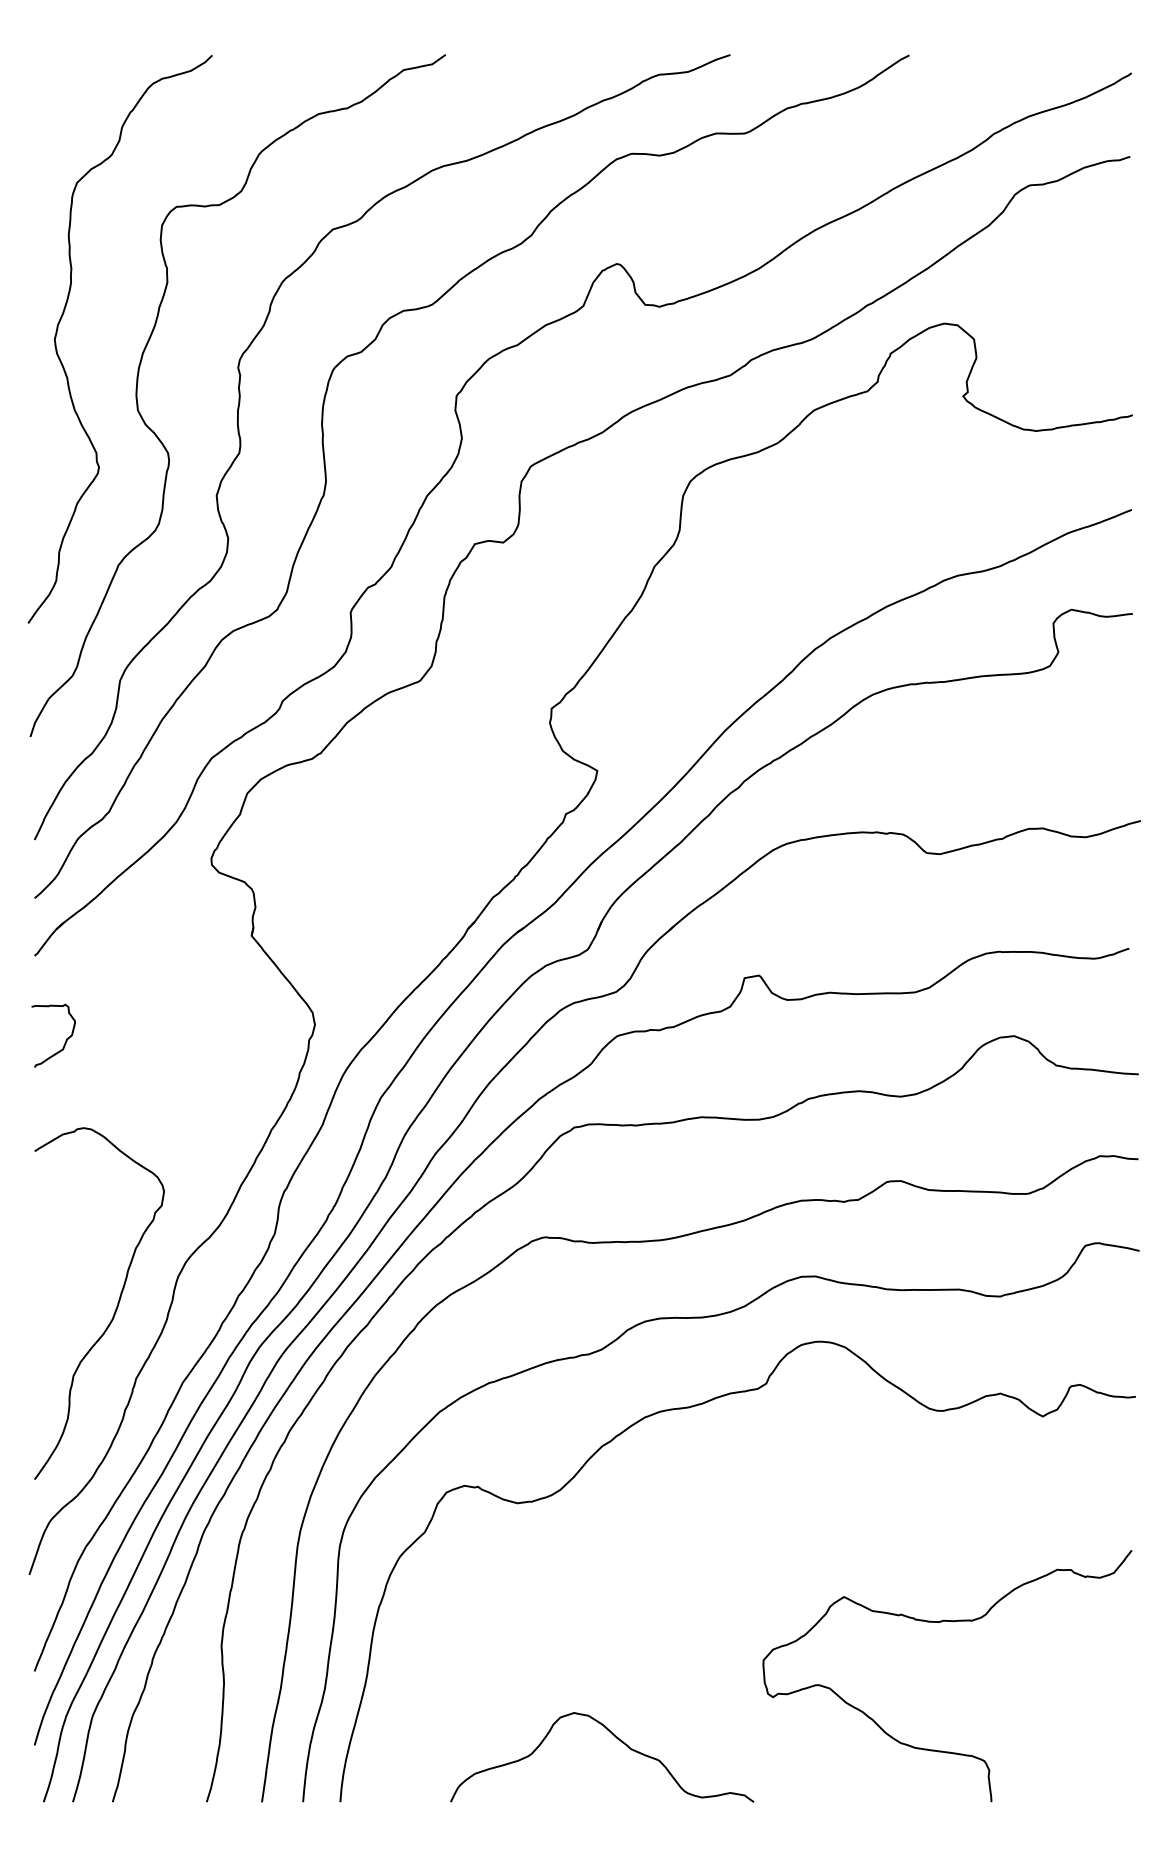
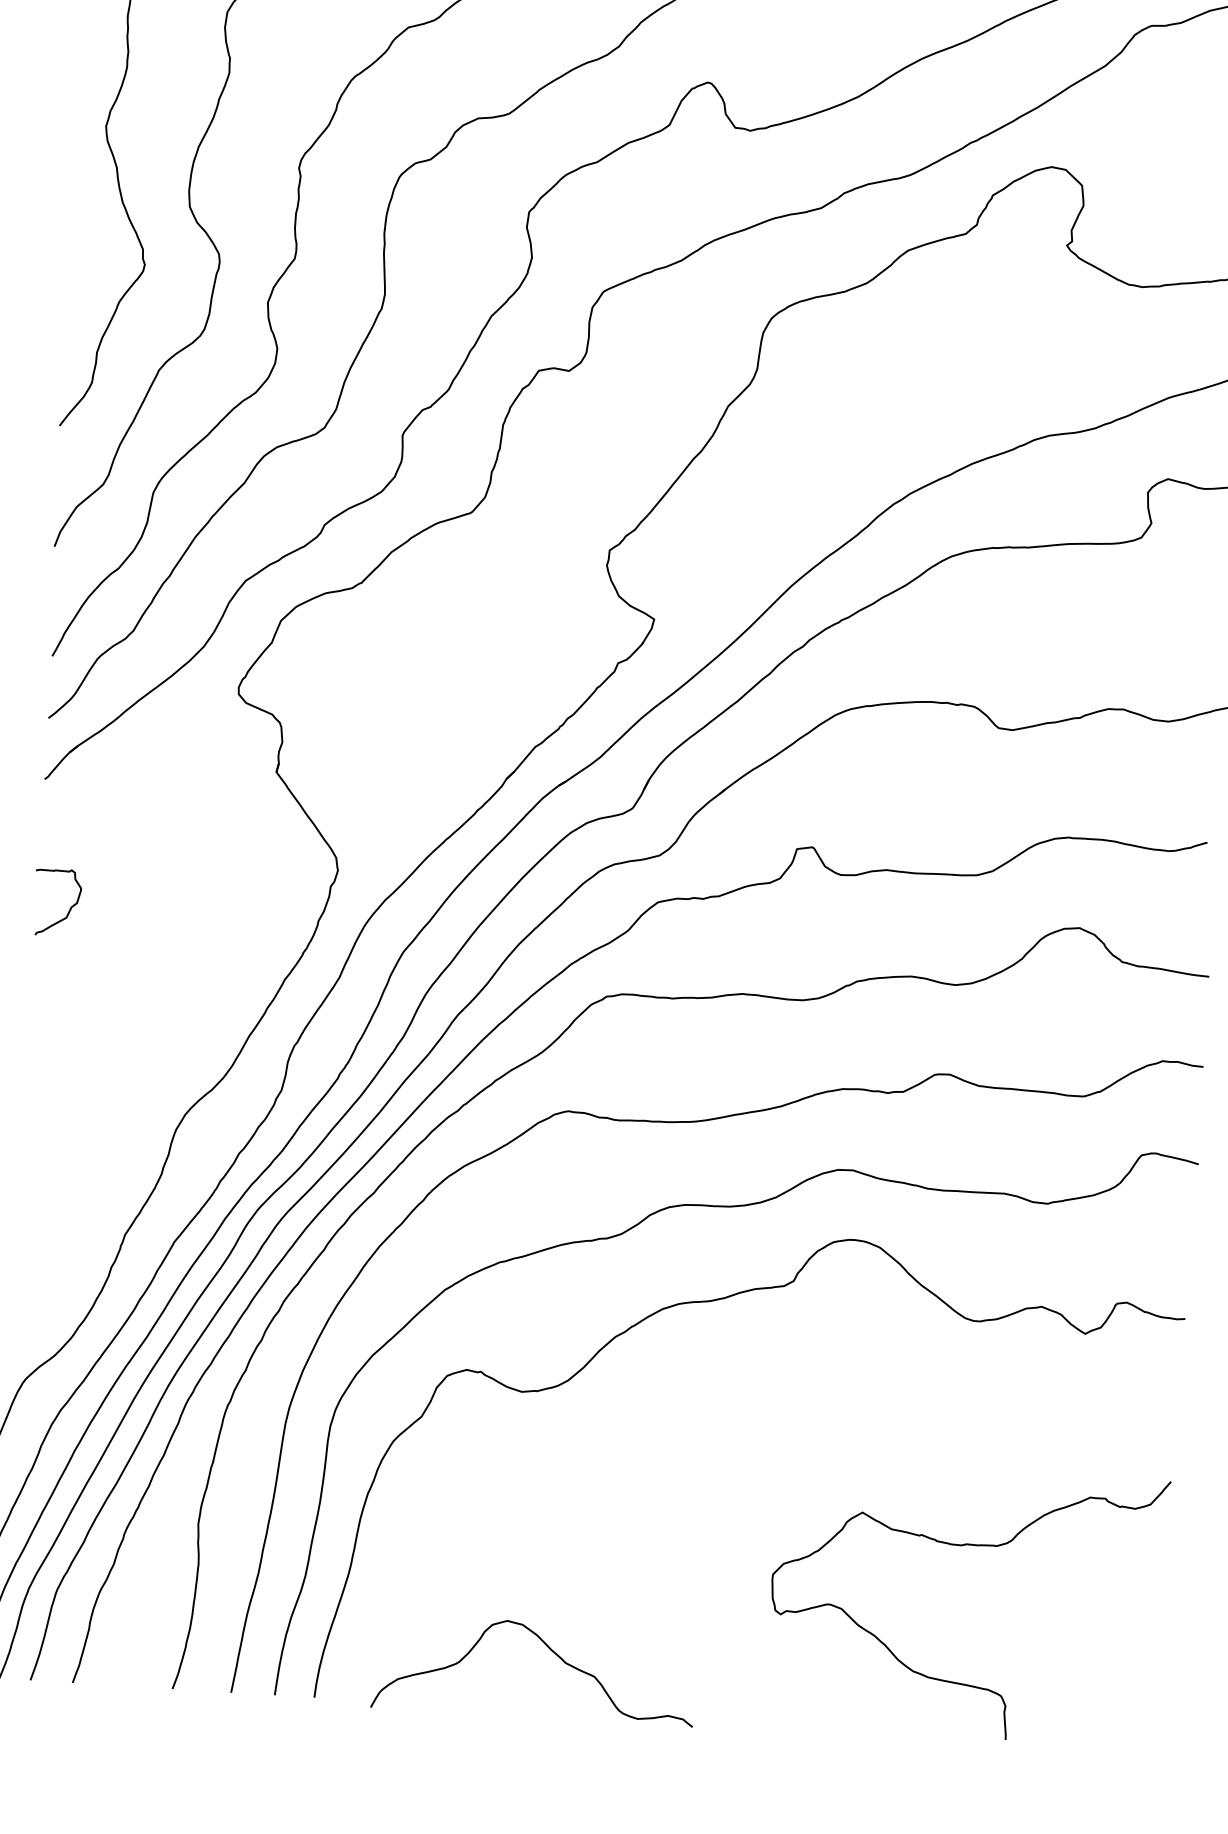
curve: (65, 1040) -> (69, 908), moved
curve: (115, 1308) -> (107, 1158), removed
curve: (618, 1740) -> (552, 1652), moved

